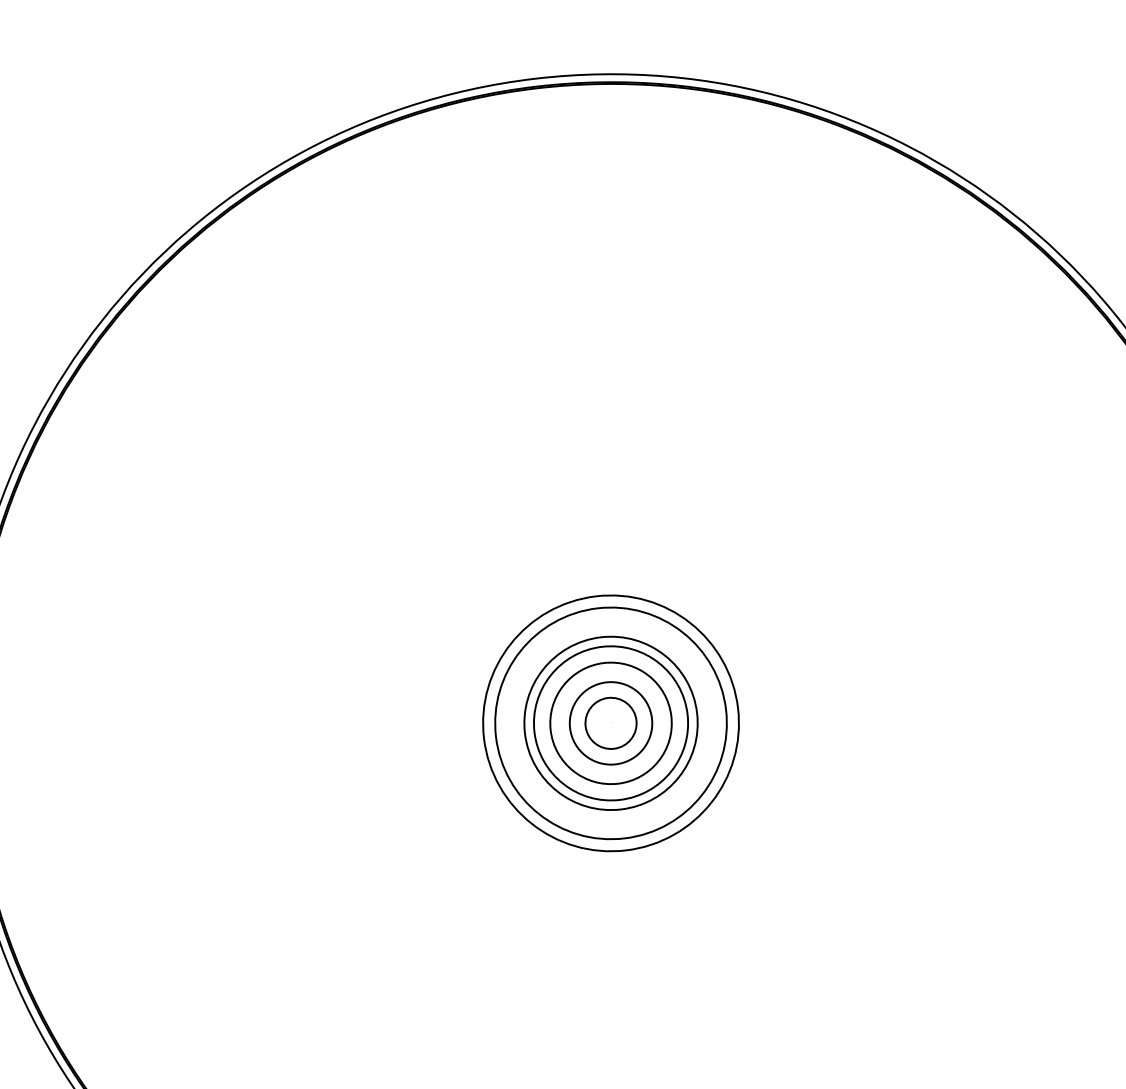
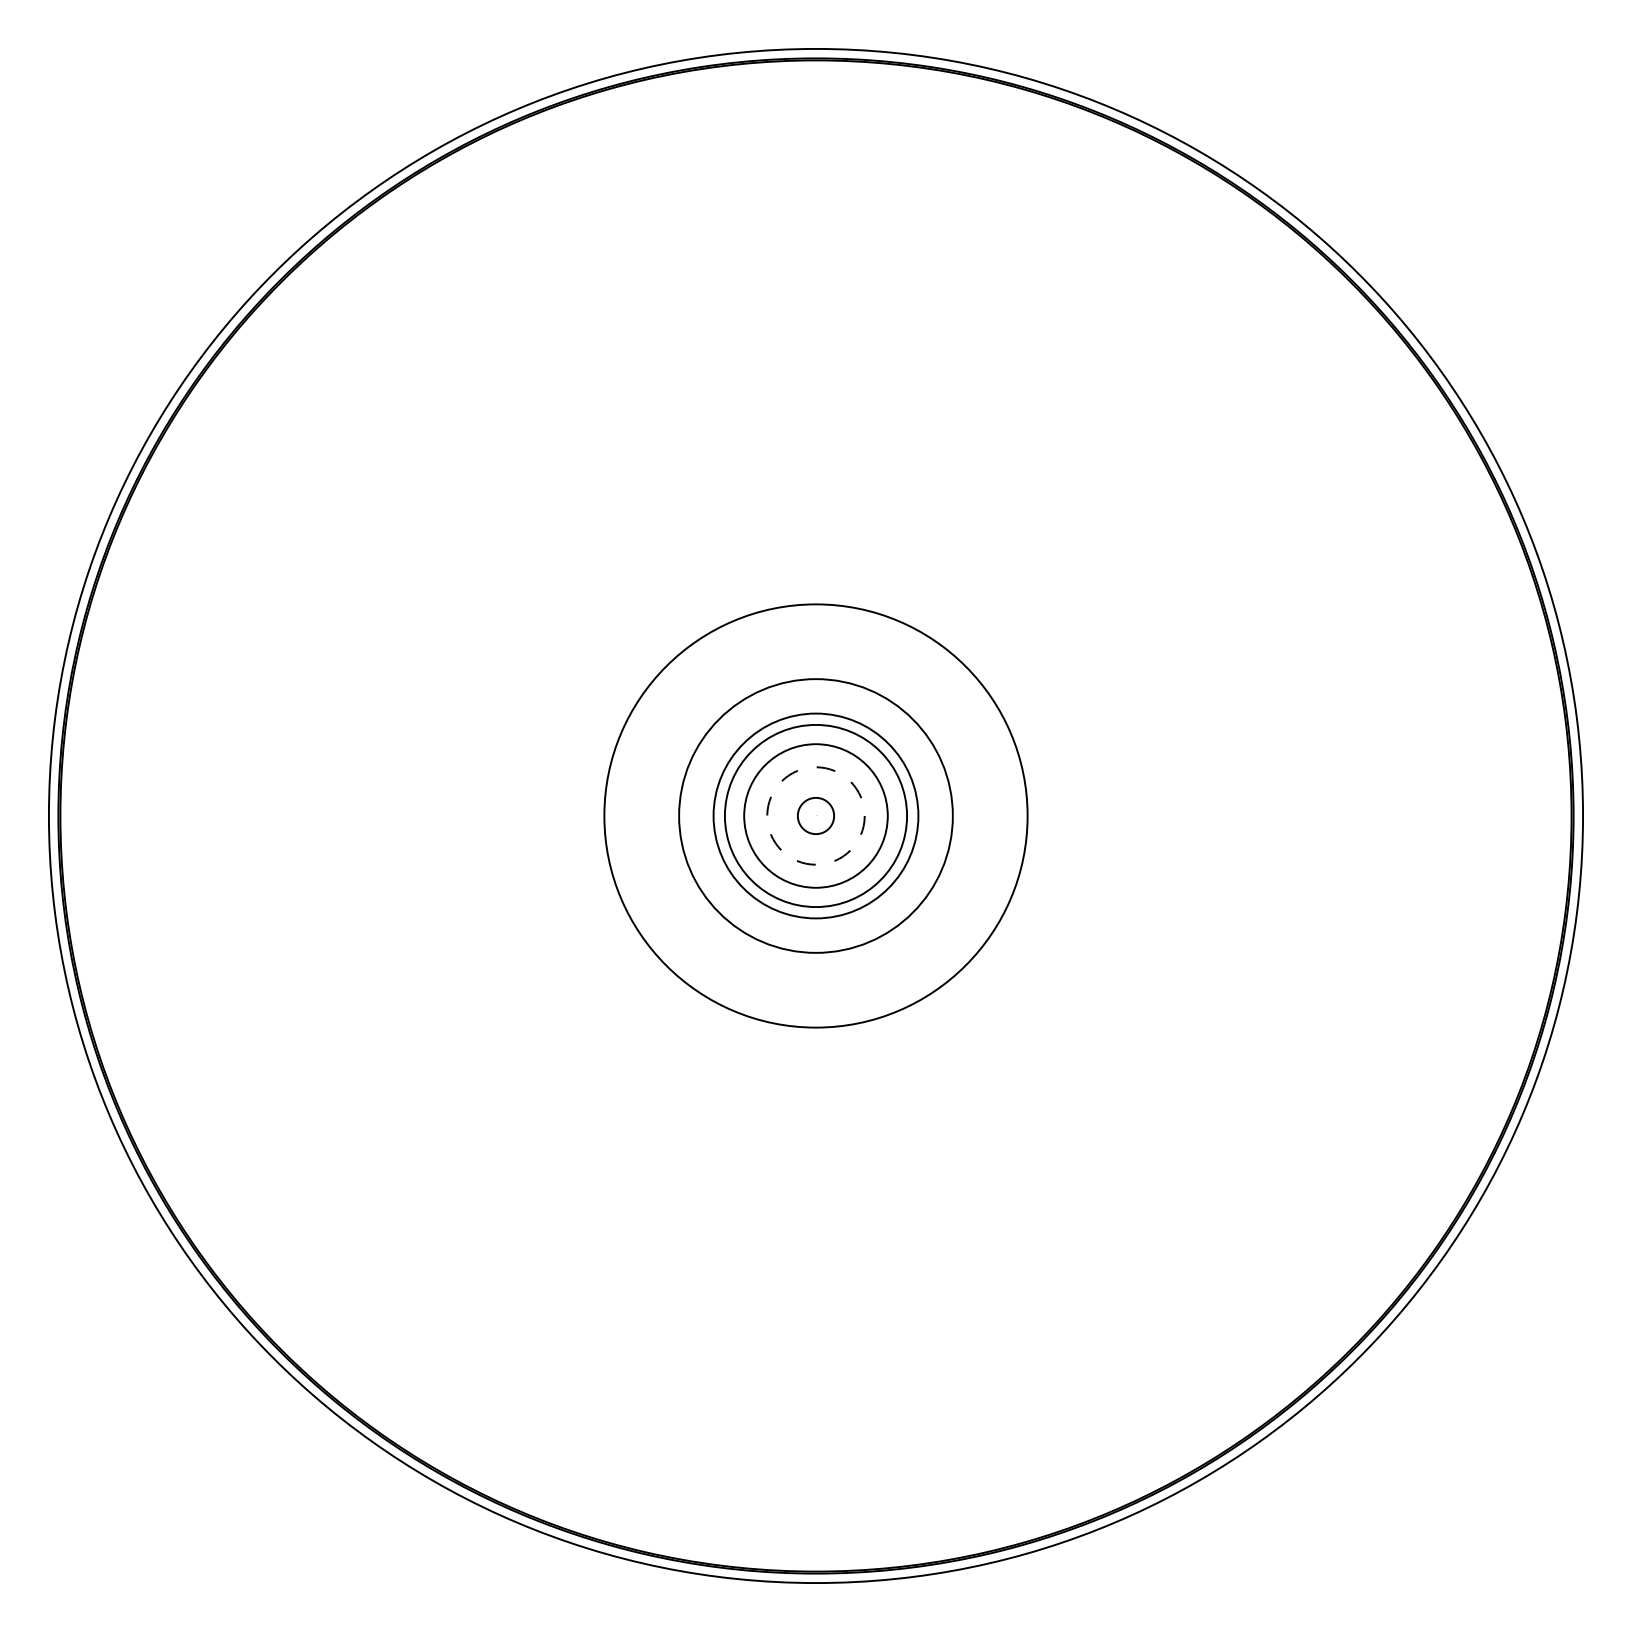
circle: (610, 723) -> (815, 815), size x0.6
circle: (610, 723) -> (815, 815), size x1.4
circle: (610, 723) -> (815, 815), solid -> dashed

